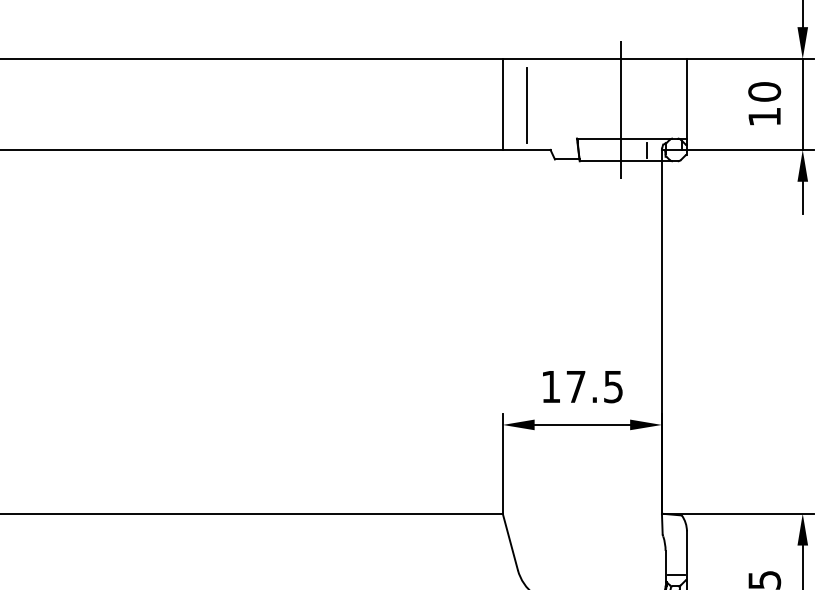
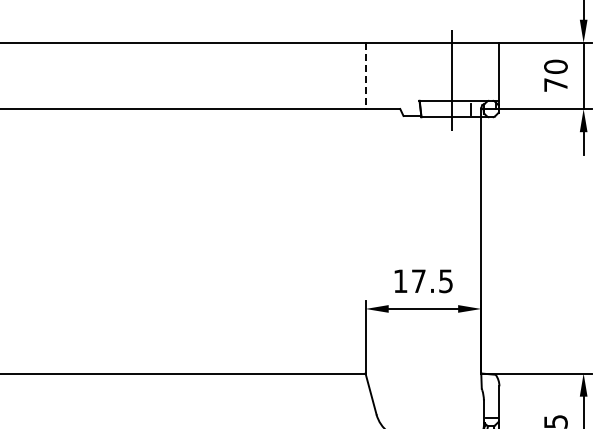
line: (502, 105) -> (365, 76), solid -> dashed
line: (527, 105) -> (383, 76), removed
text: (764, 116) -> (555, 84), 10 -> 70

